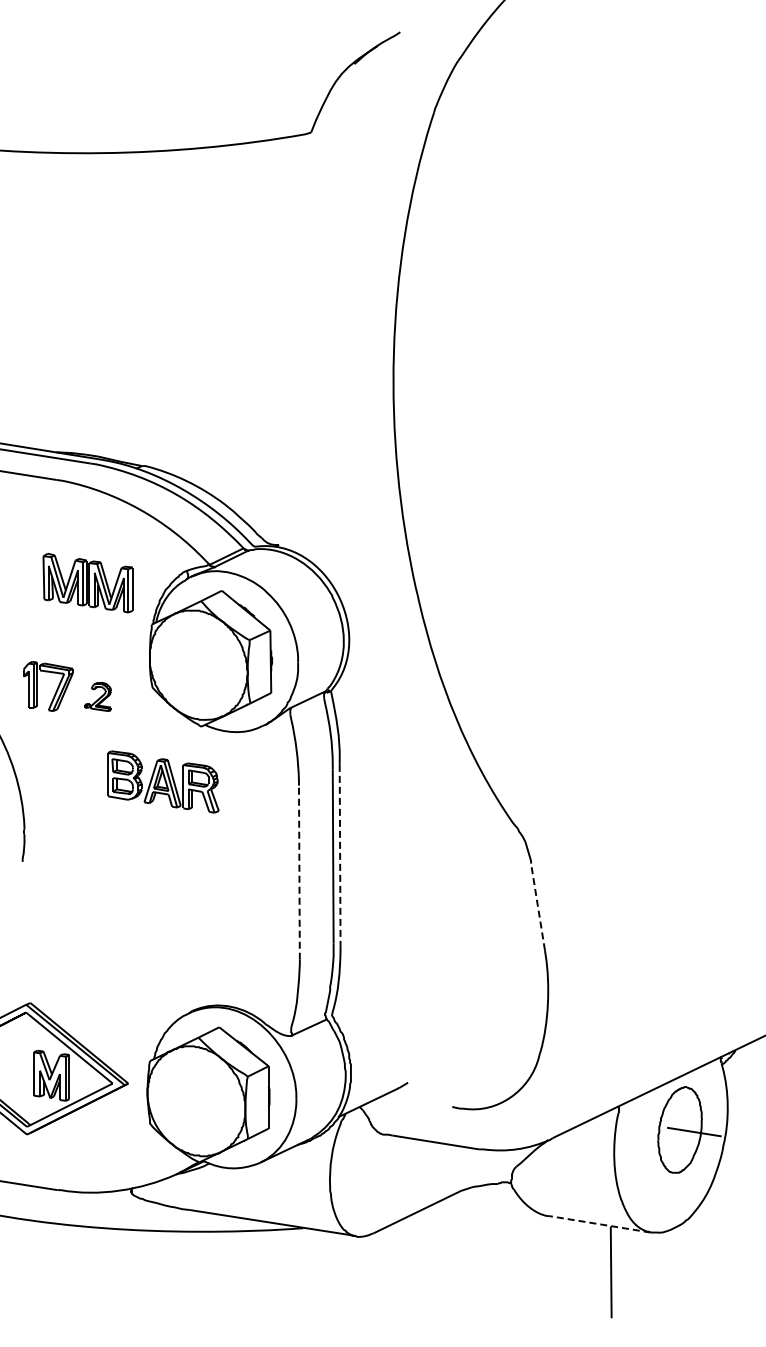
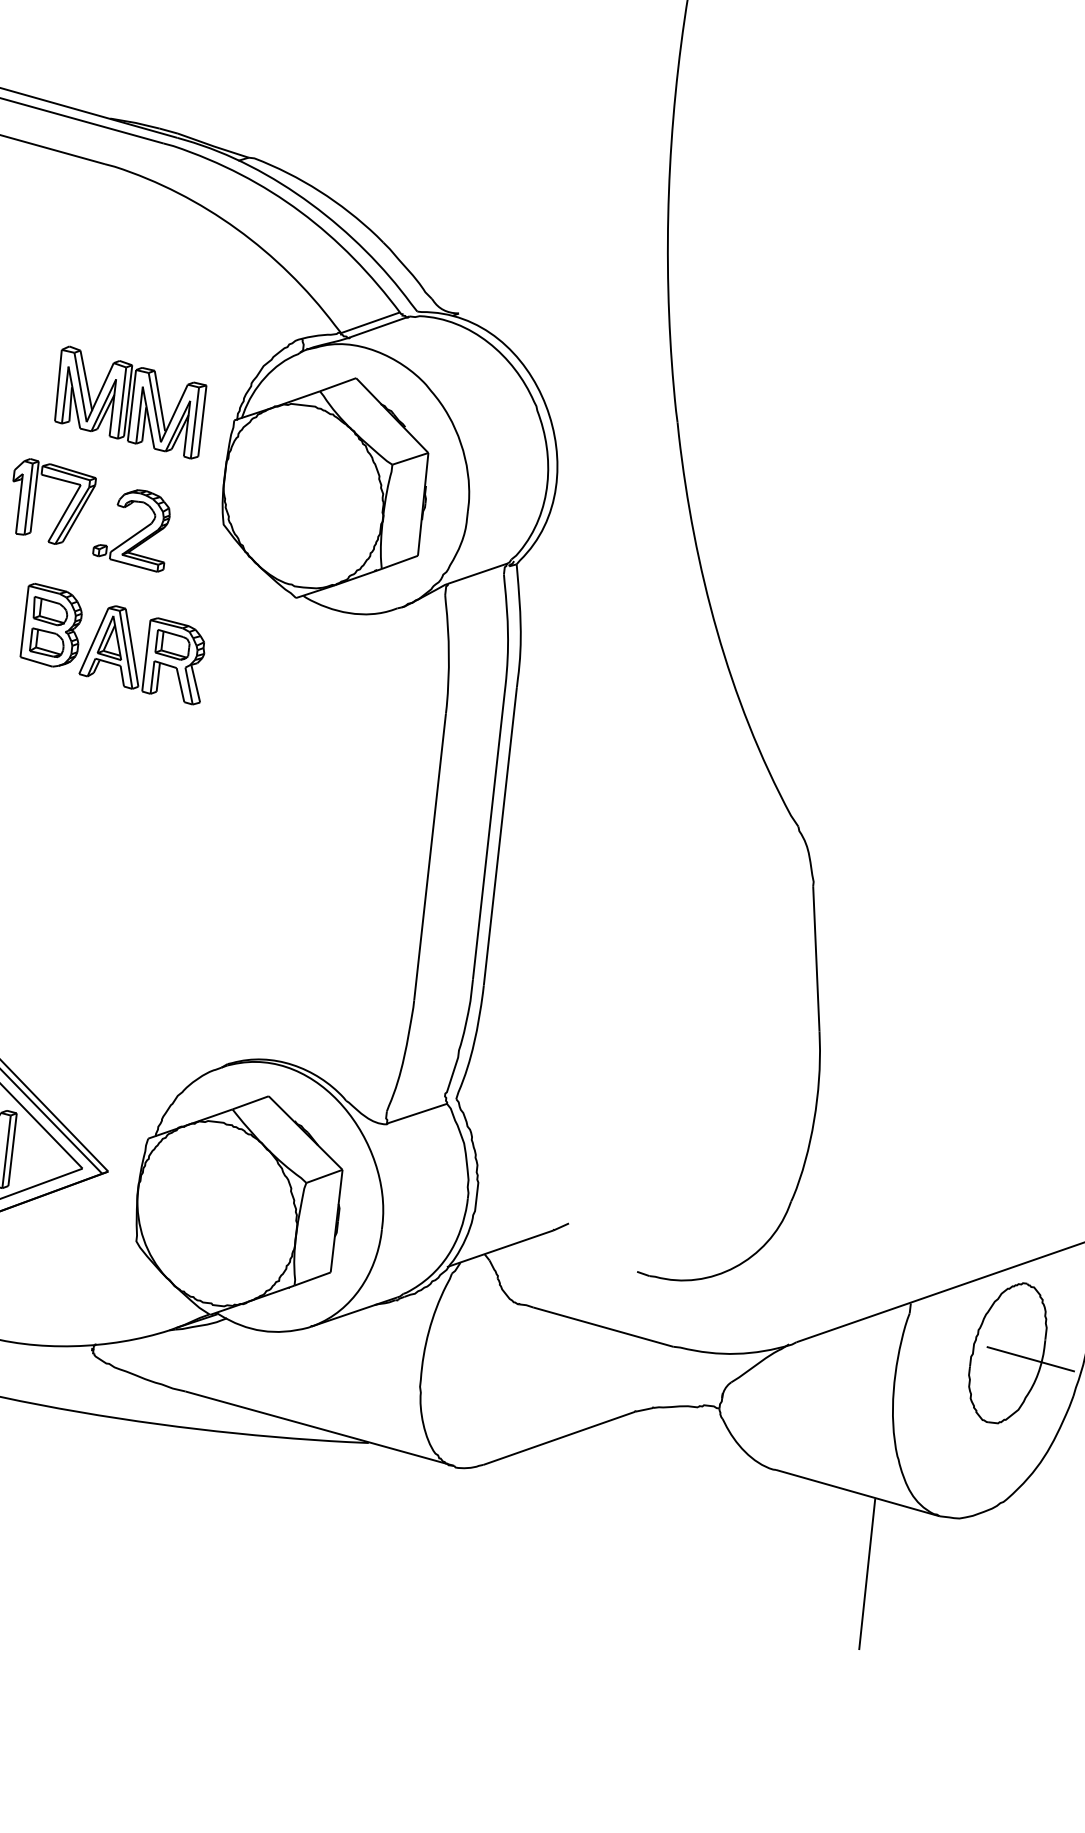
part: (87, 582) -> (129, 401), moved
part: (97, 696) -> (131, 528), size x1.67
part: (163, 781) -> (114, 643), moved
line: (340, 855) -> (500, 836), dashed -> solid
line: (299, 872) -> (430, 856), dashed -> solid
line: (538, 906) -> (817, 958), dashed -> solid
line: (599, 1224) -> (857, 1493), dashed -> solid

